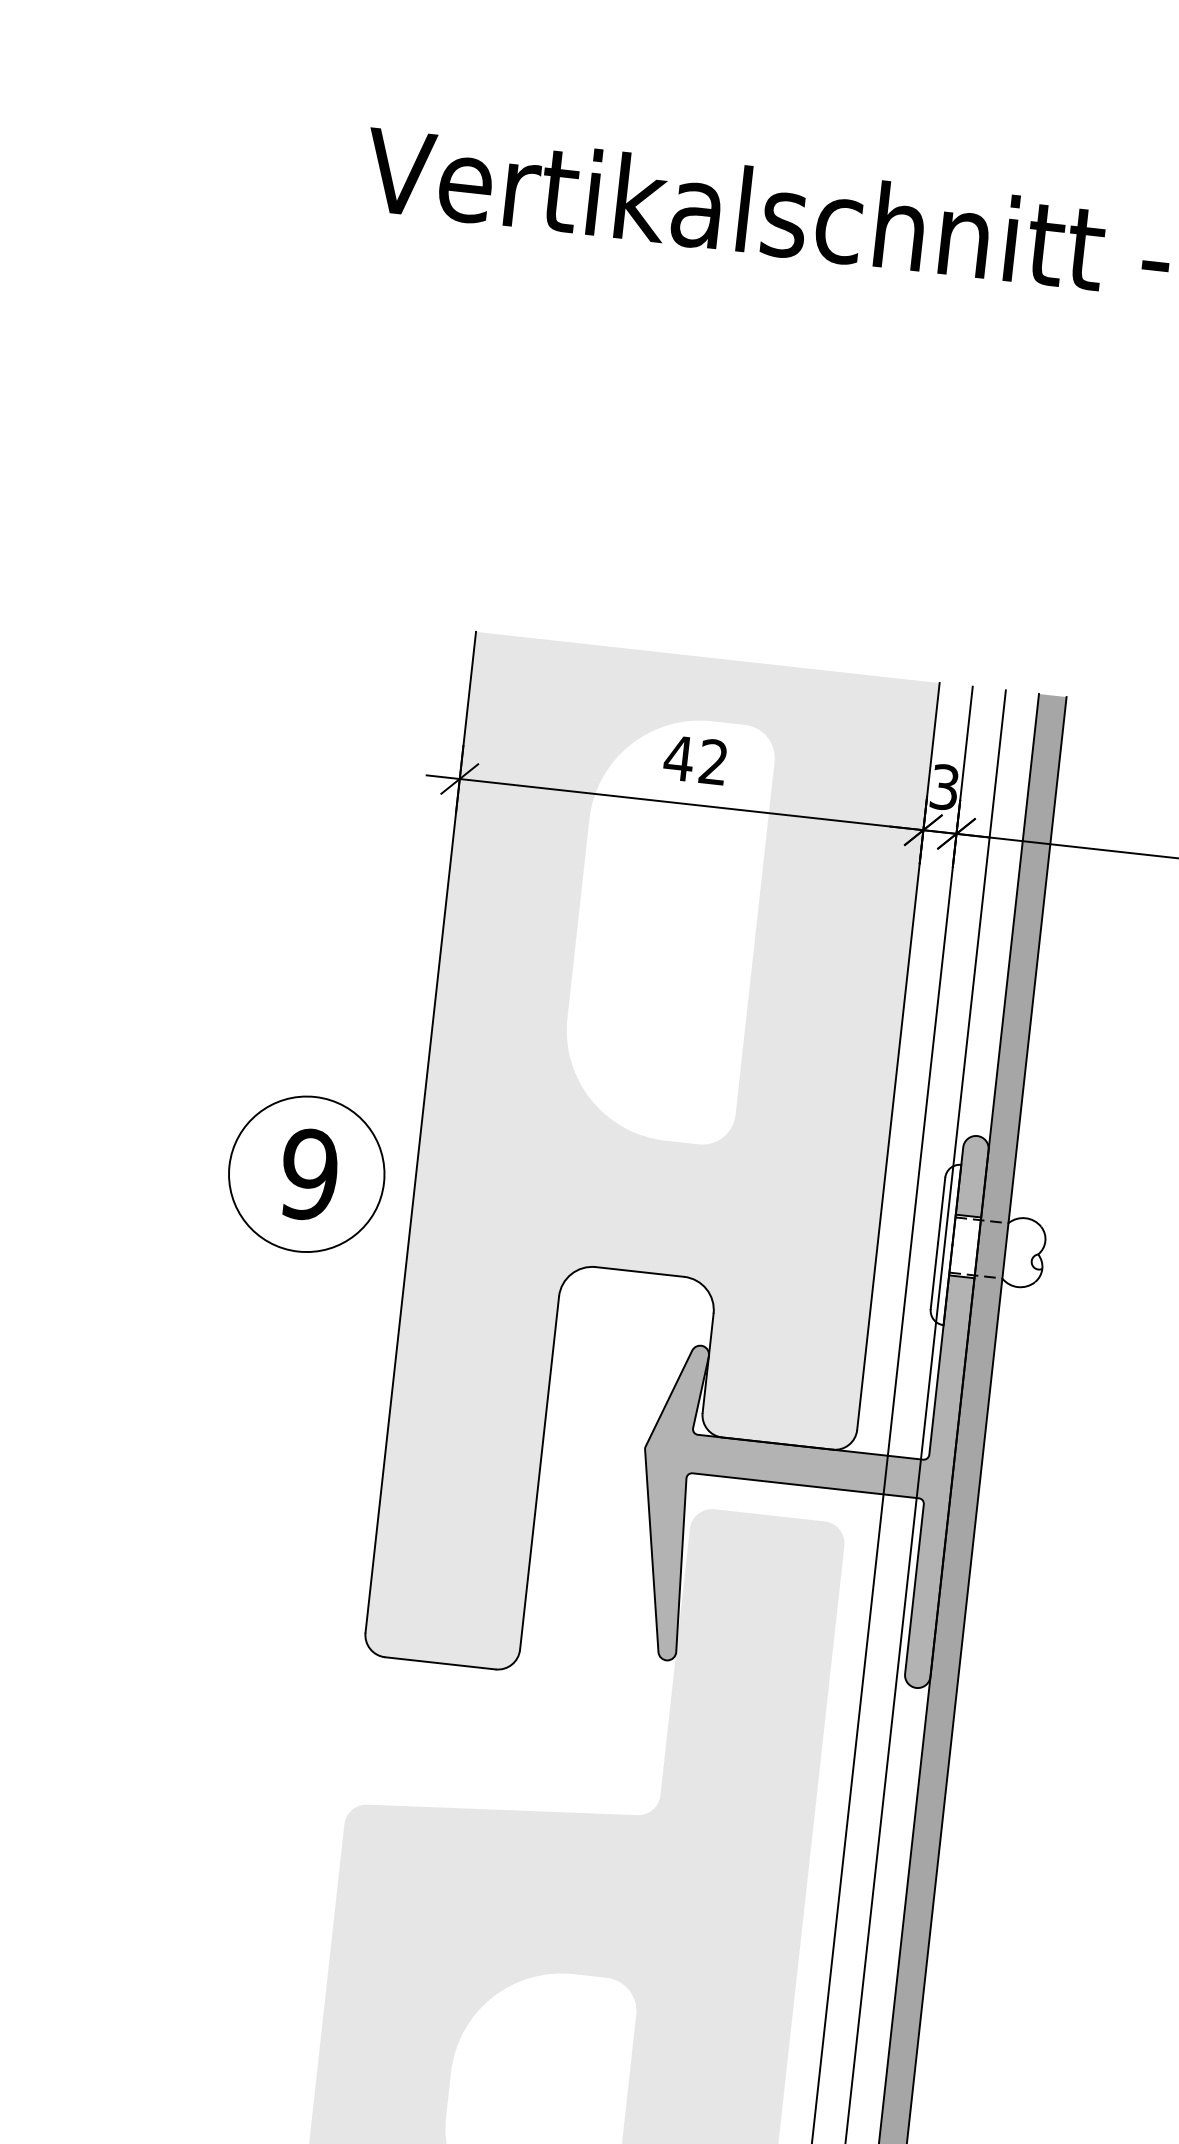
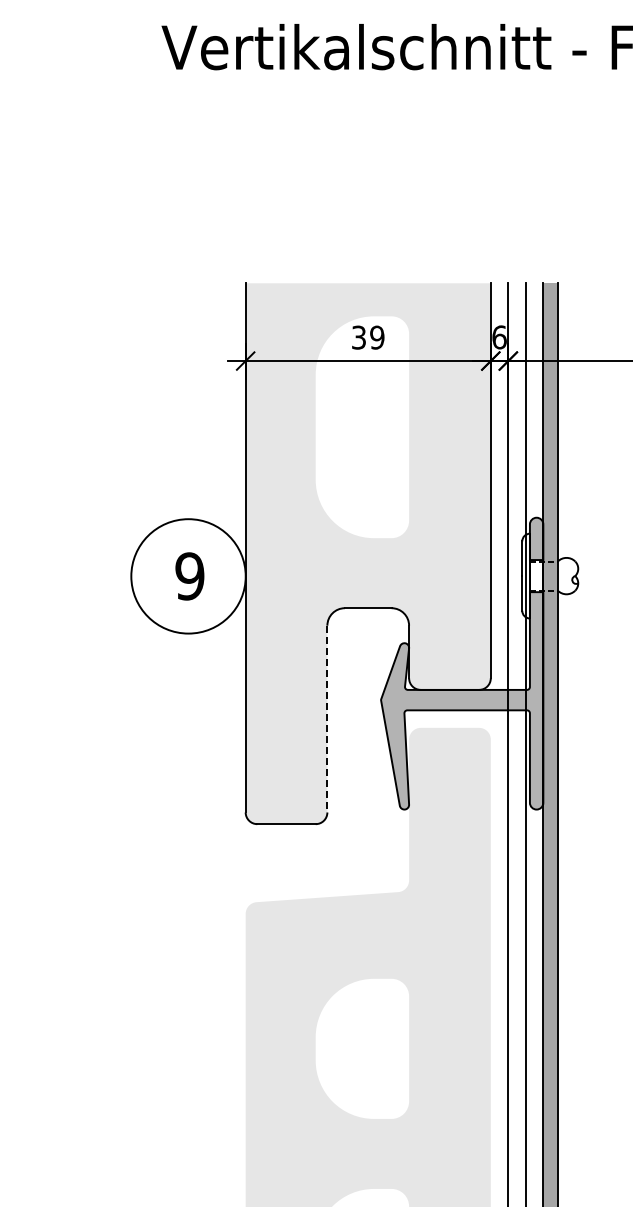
text: (695, 759) -> (367, 337), 42 -> 39
text: (944, 787) -> (499, 337), 3 -> 6
circle: (306, 1174) -> (188, 576), size x1.4
line: (539, 1473) -> (327, 719), solid -> dashed

